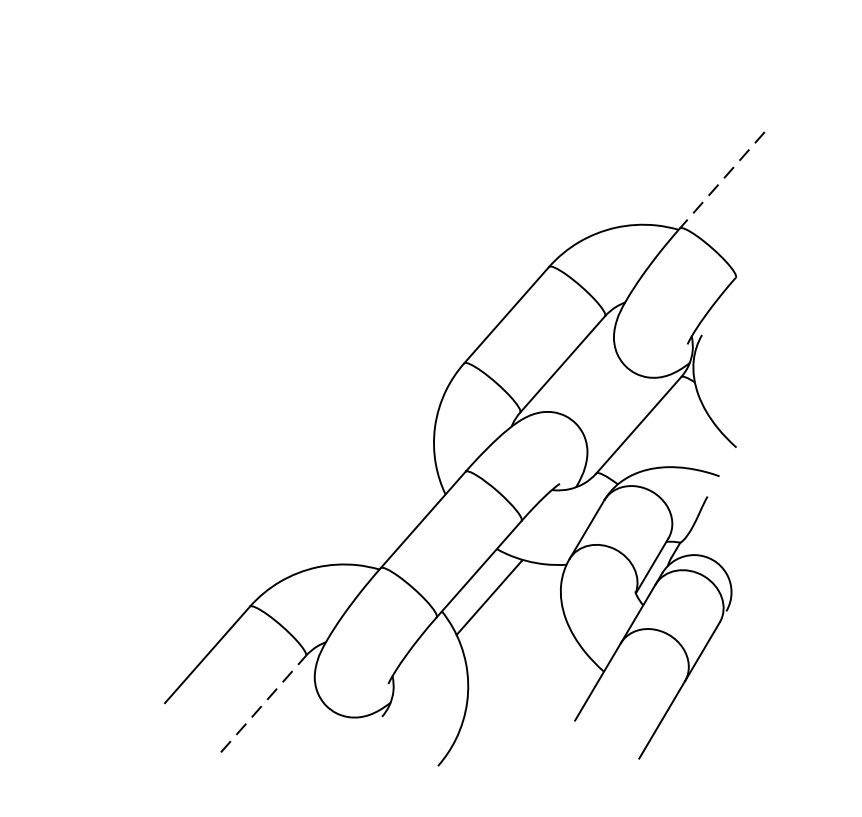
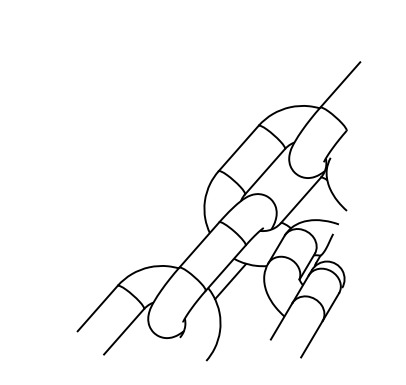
line: (720, 181) -> (339, 85), dashed -> solid
line: (264, 703) -> (124, 331), dashed -> solid

